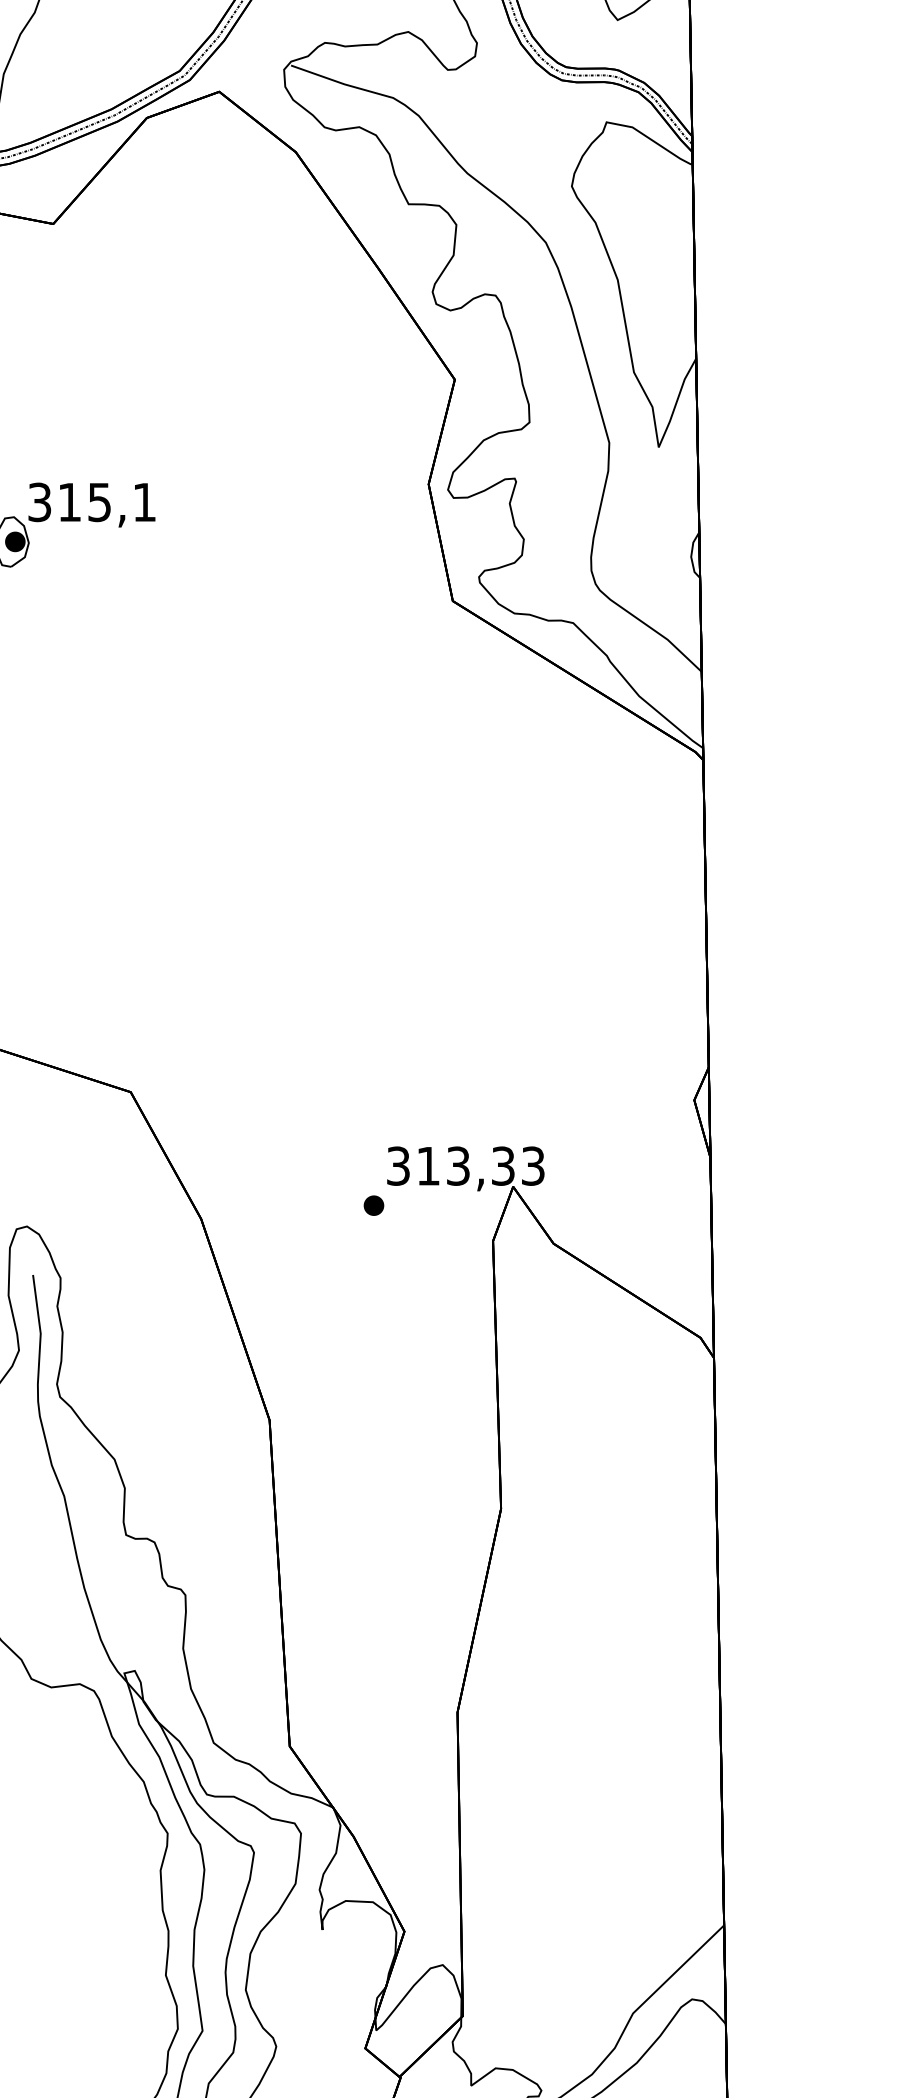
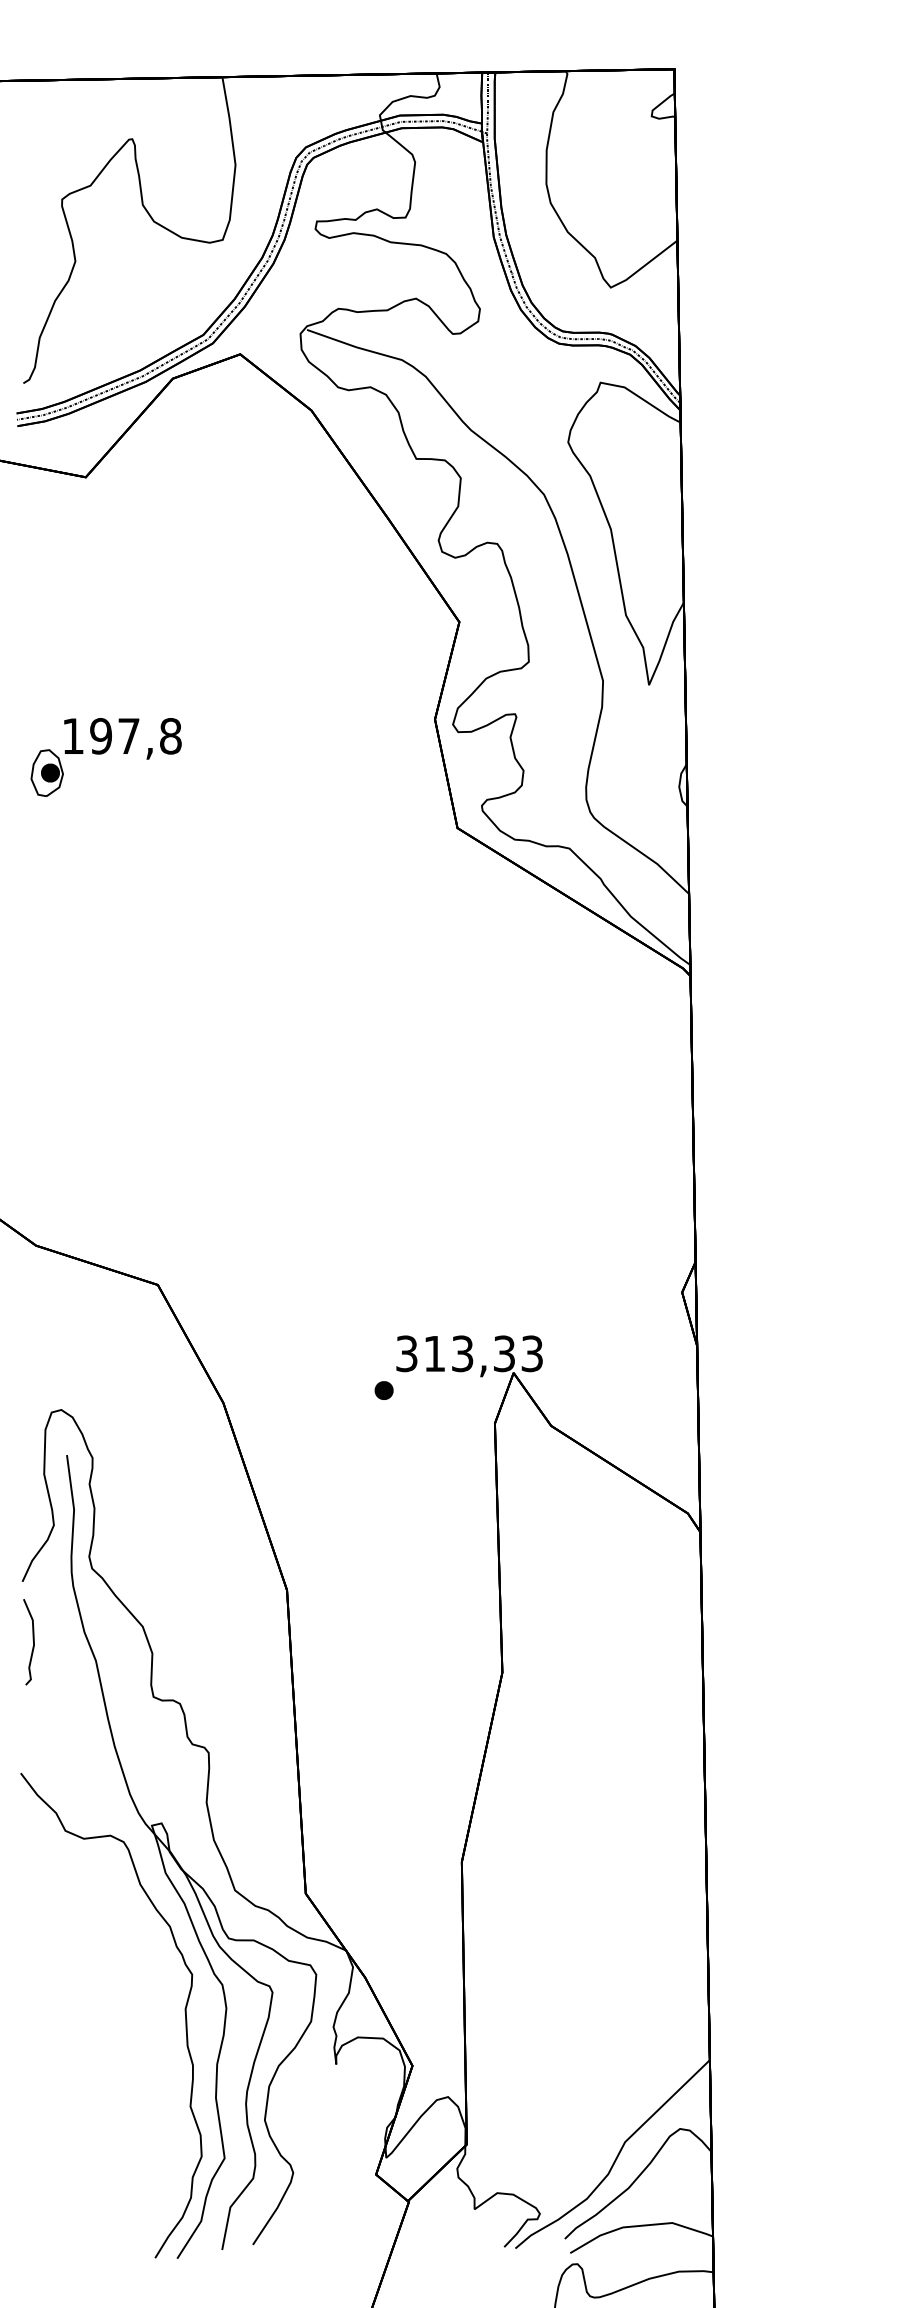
text: (91, 502) -> (121, 736), 315,1 -> 197,8

